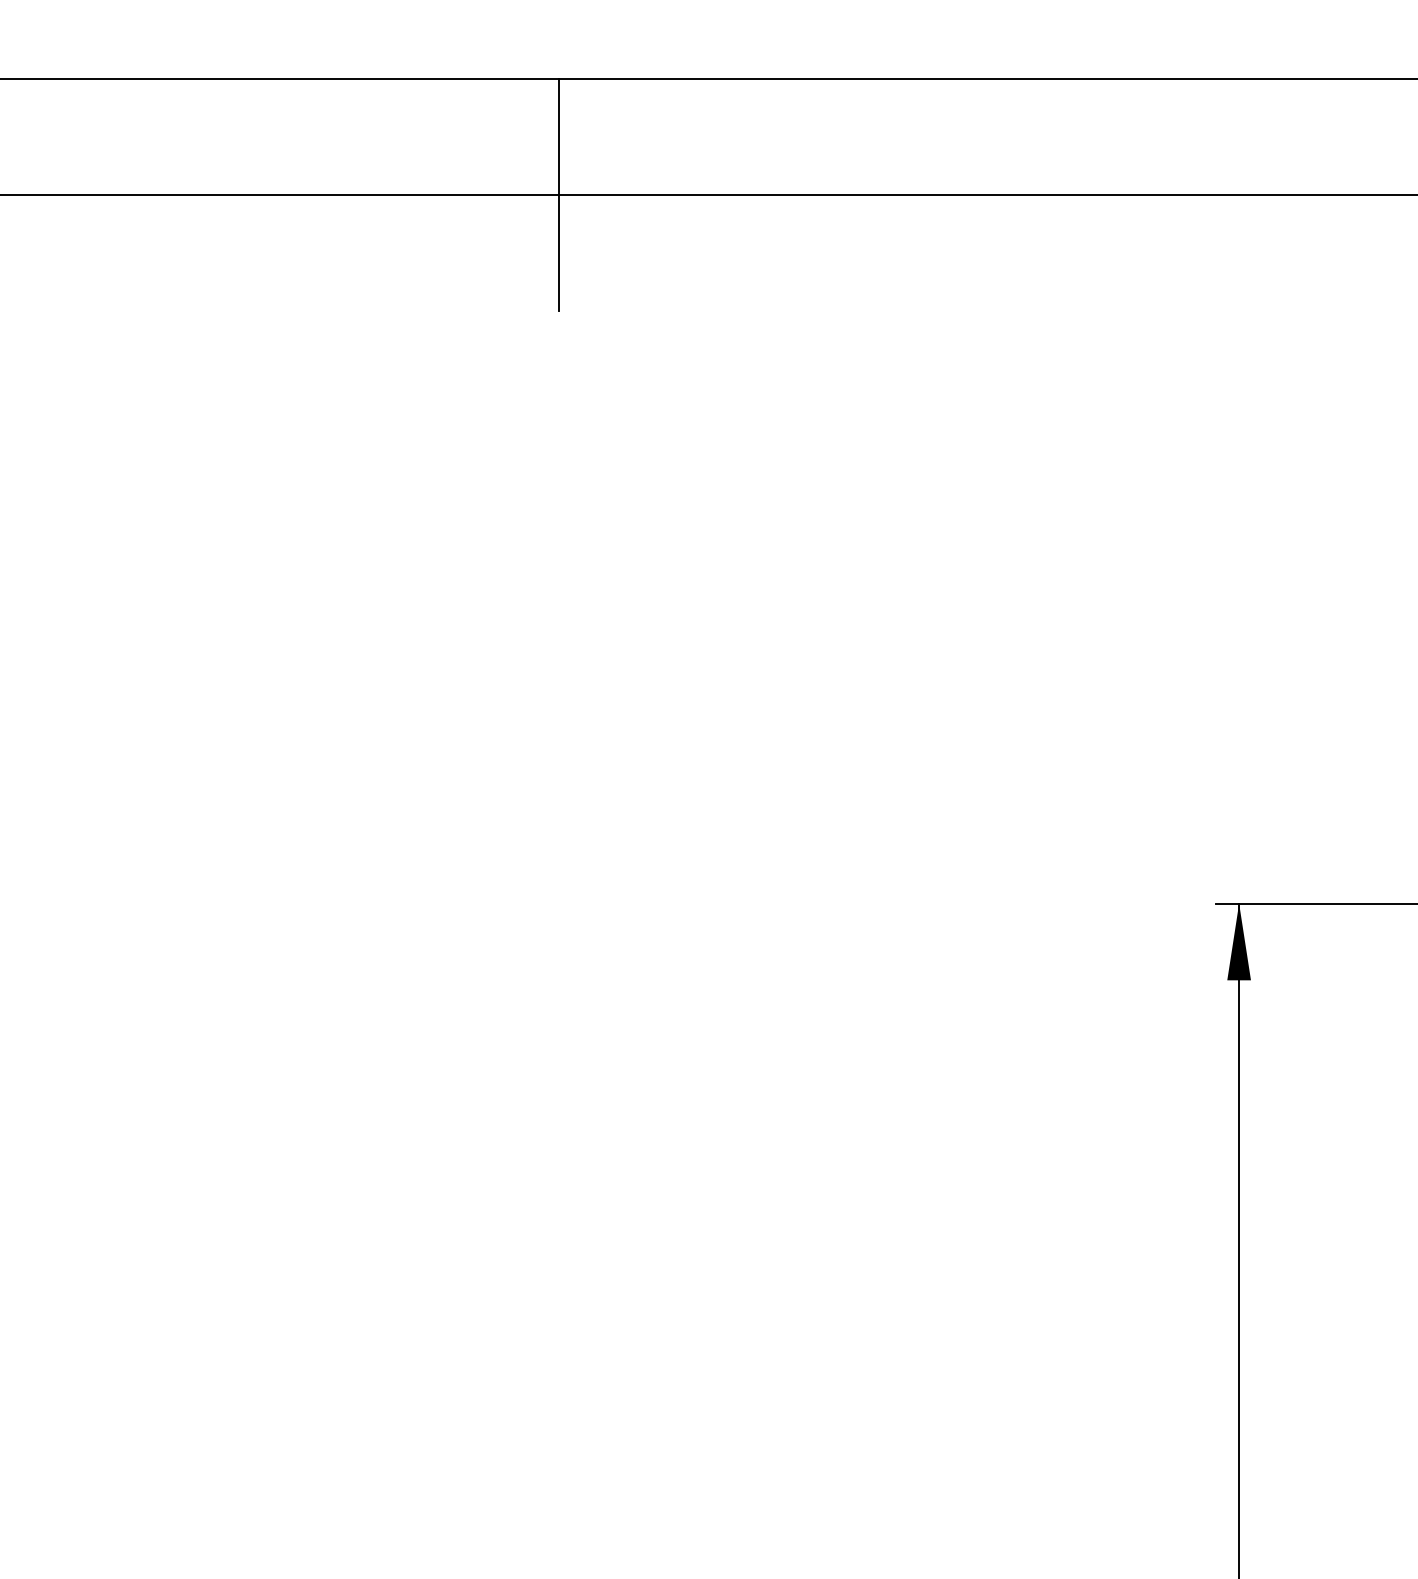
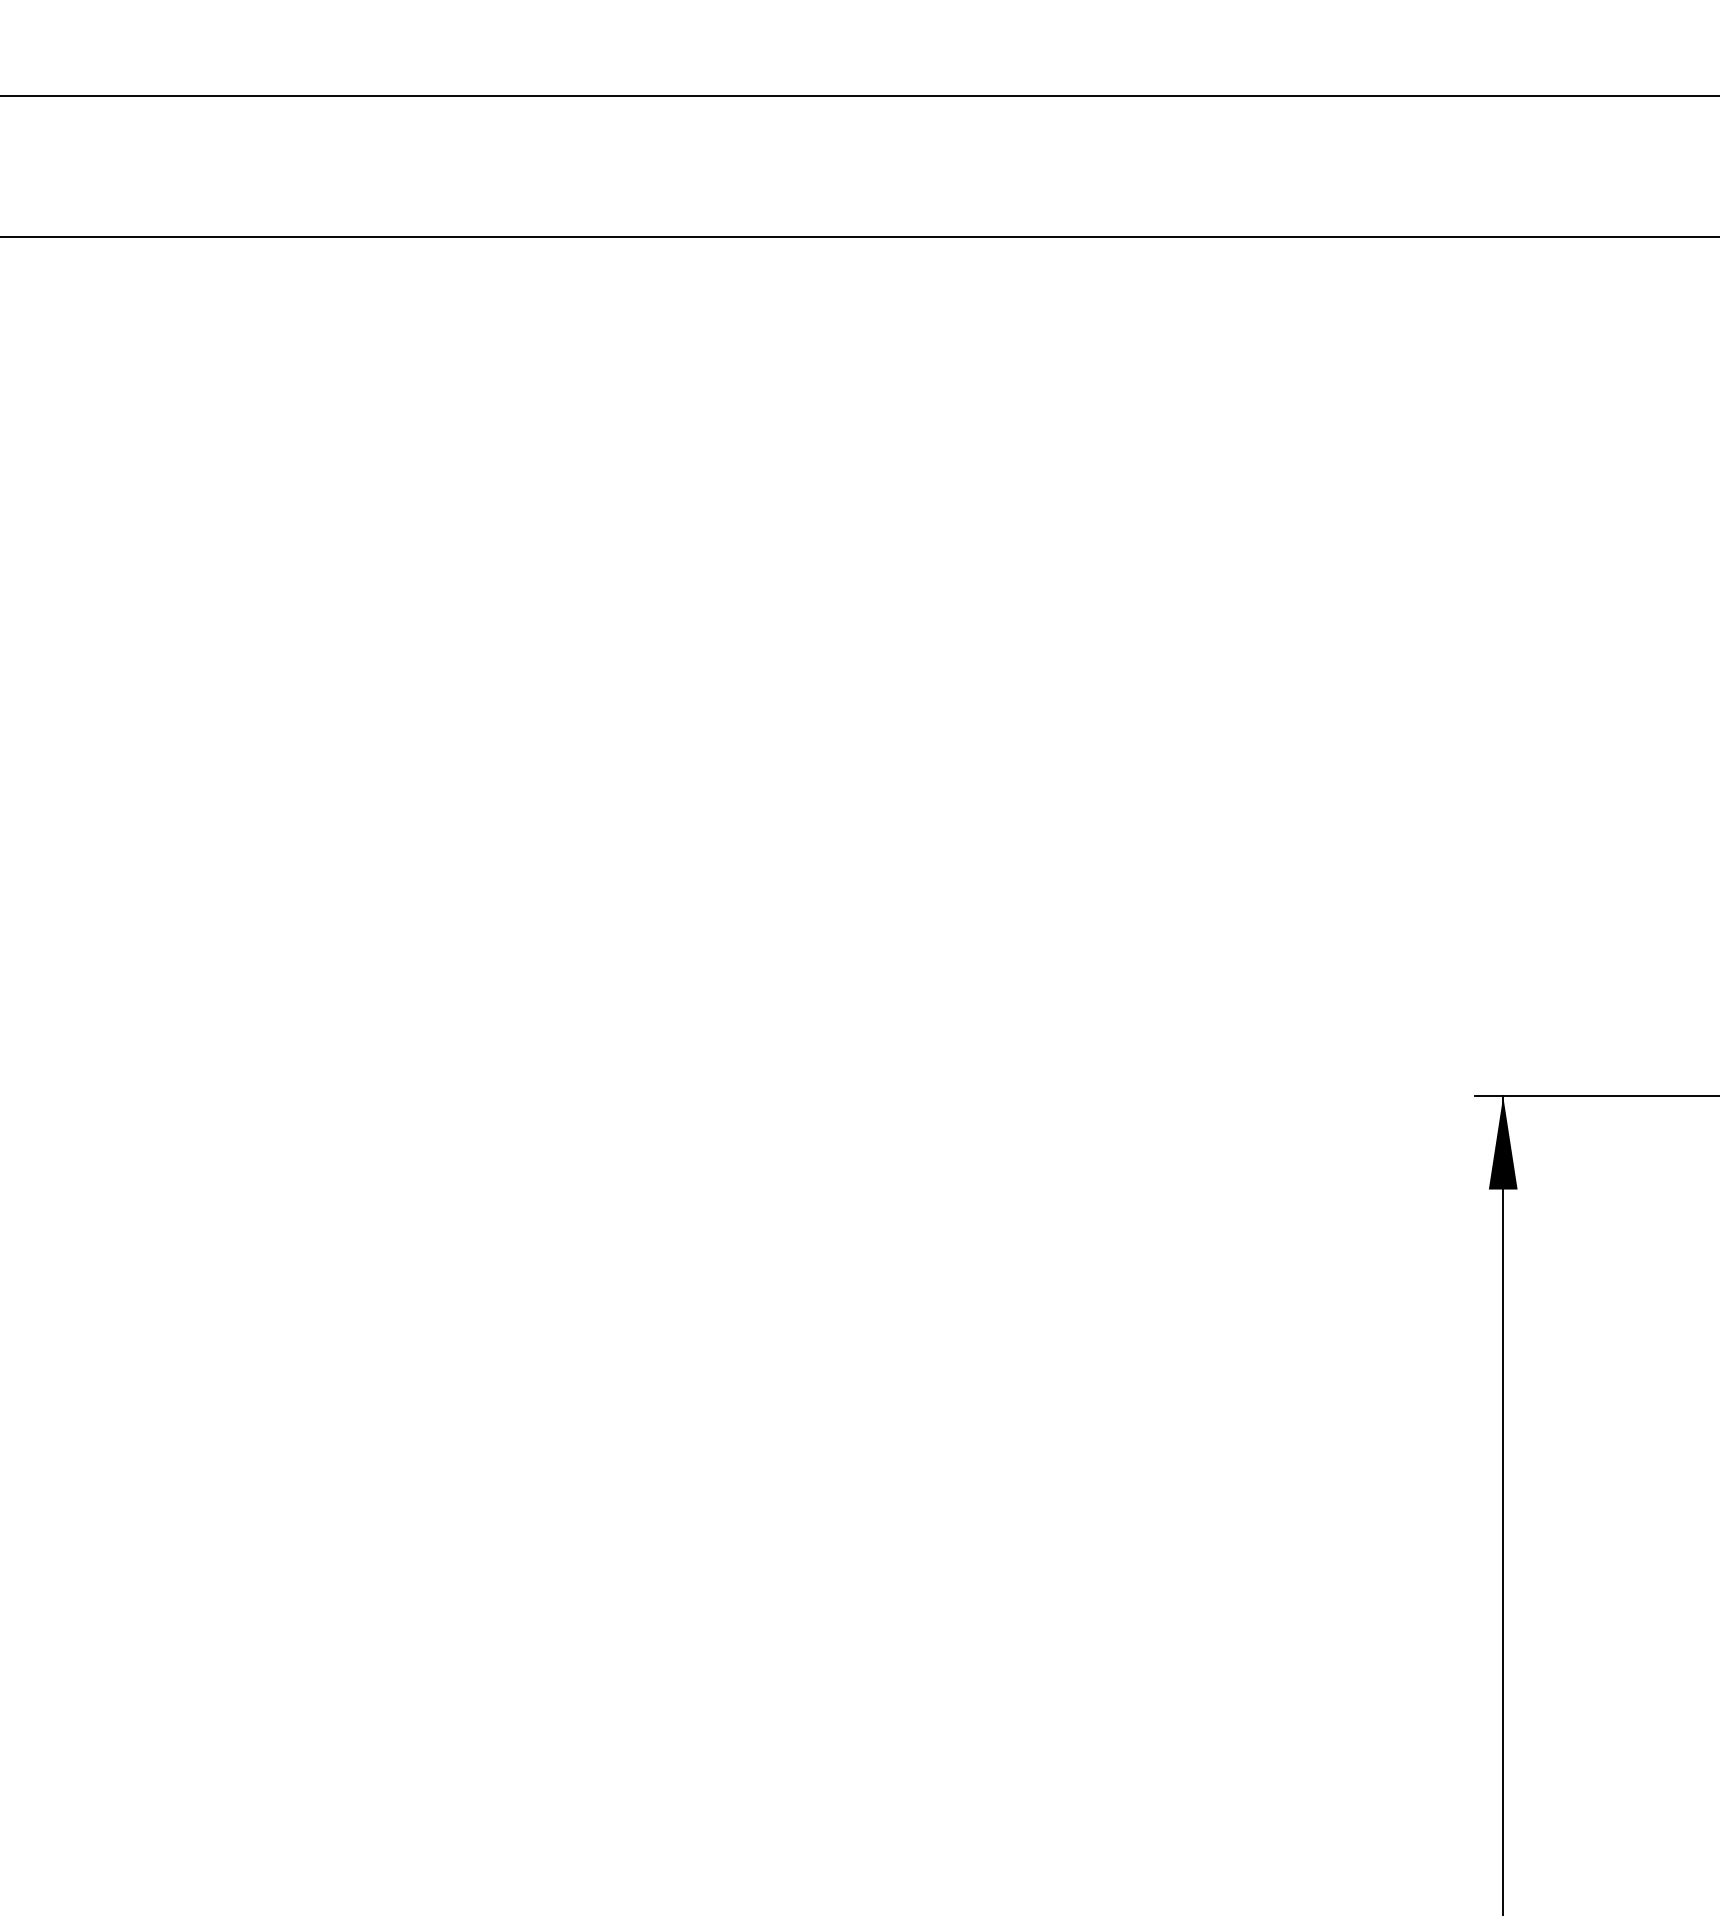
line: (559, 194) -> (678, 236), removed

